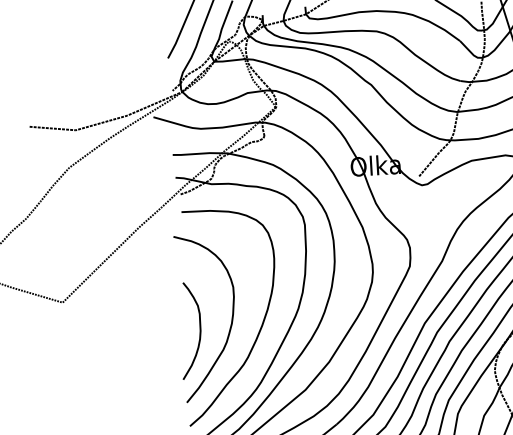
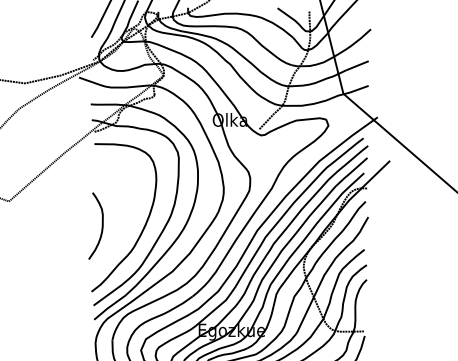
curve: (230, 323) -> (123, 222), removed

